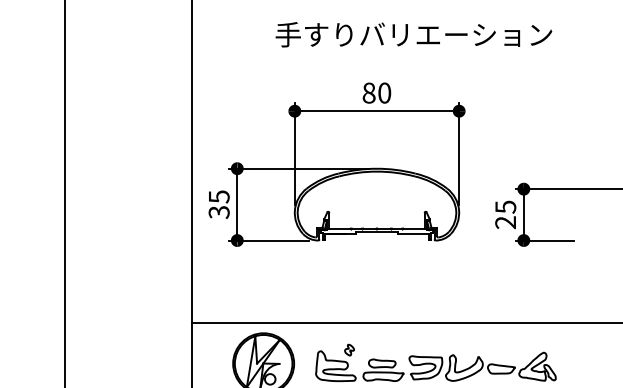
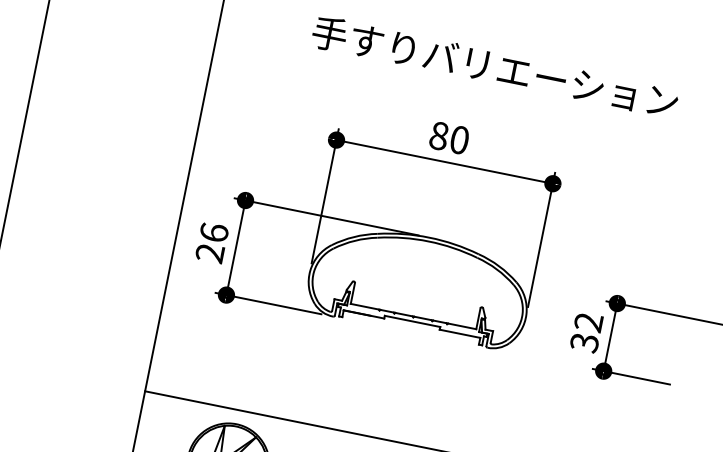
text: (413, 34) -> (494, 66), moved
text: (218, 204) -> (211, 242), 35 -> 26
text: (505, 214) -> (586, 332), 25 -> 32

